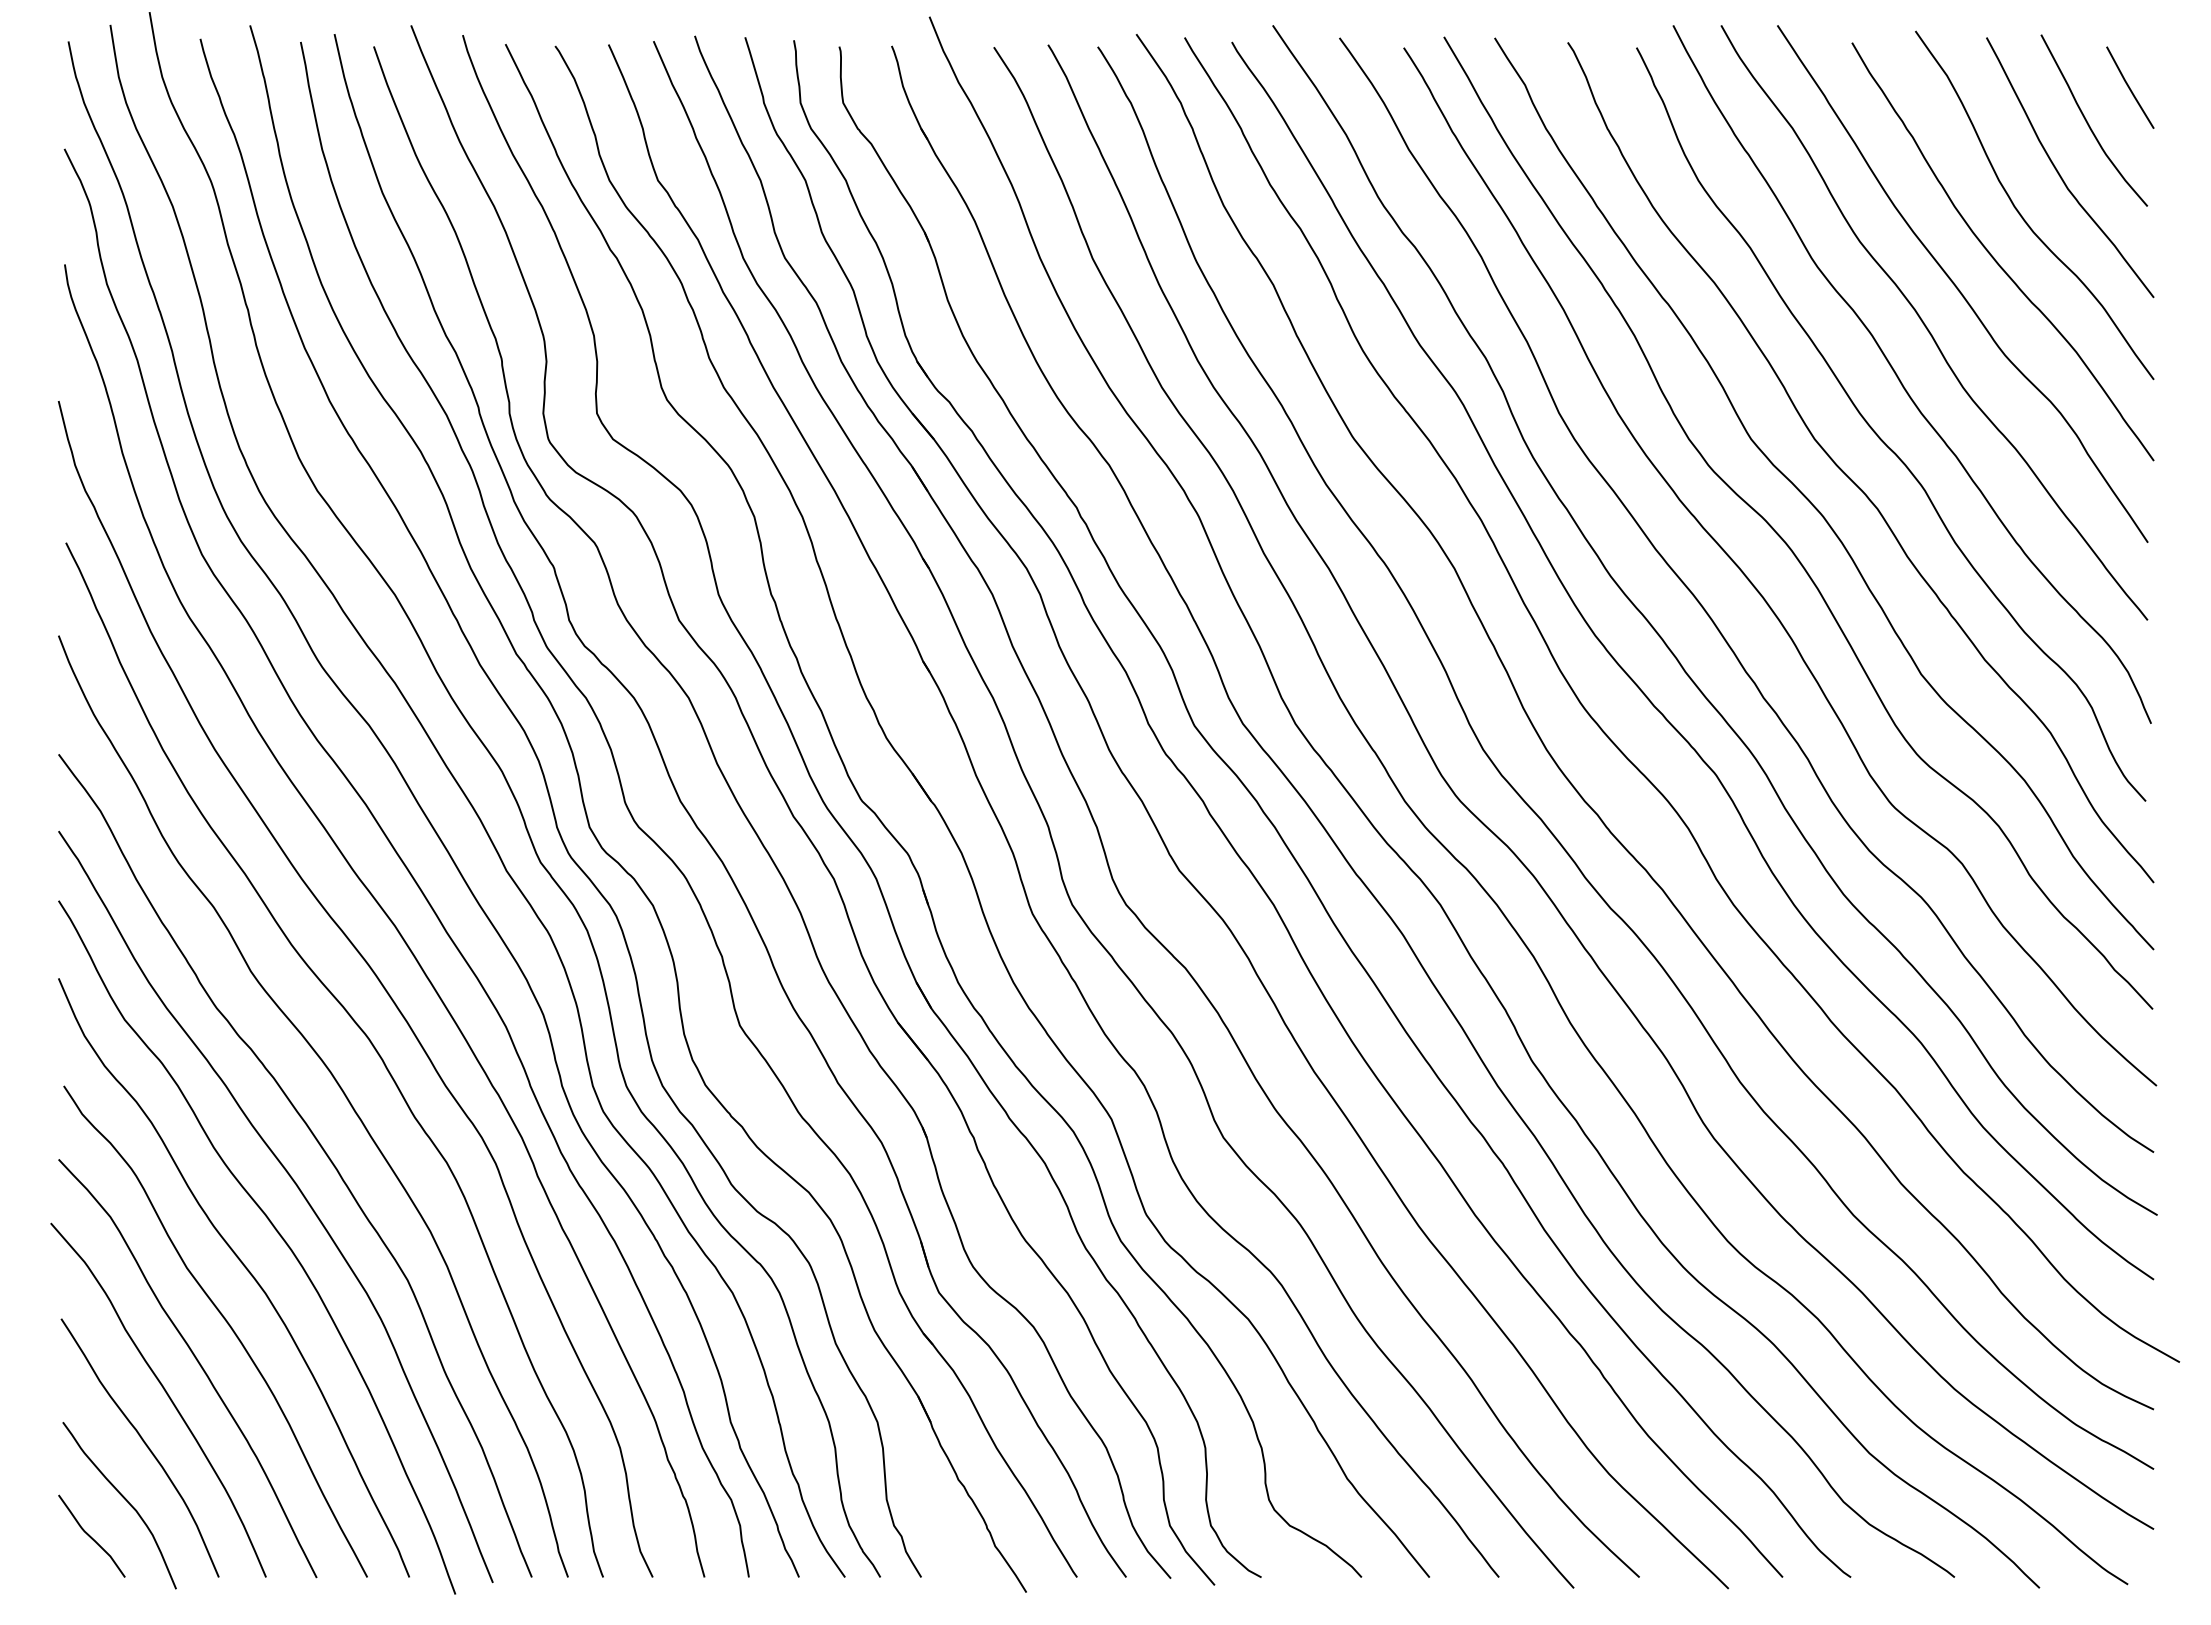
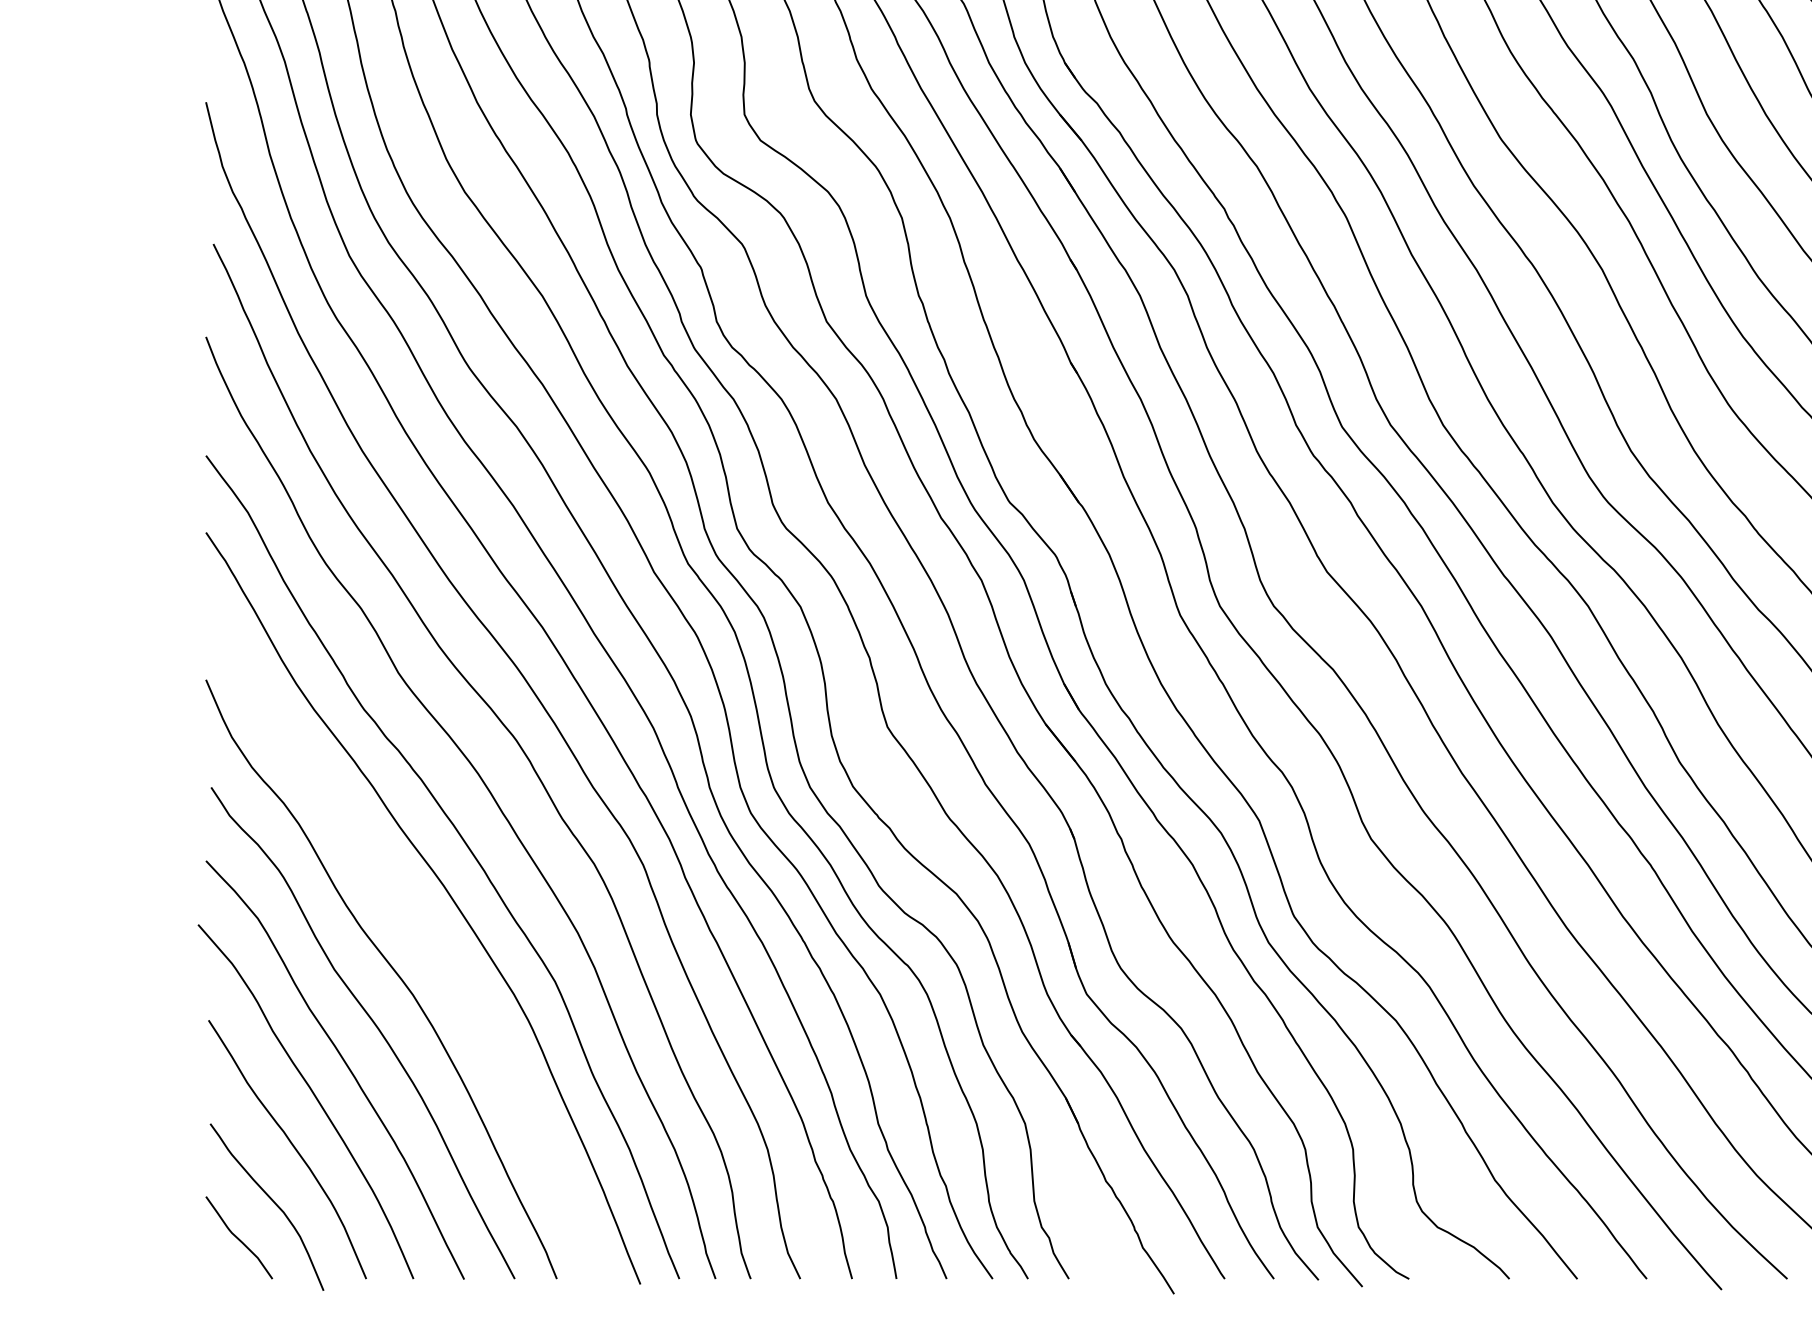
curve: (277, 1233) -> (424, 934), removed

